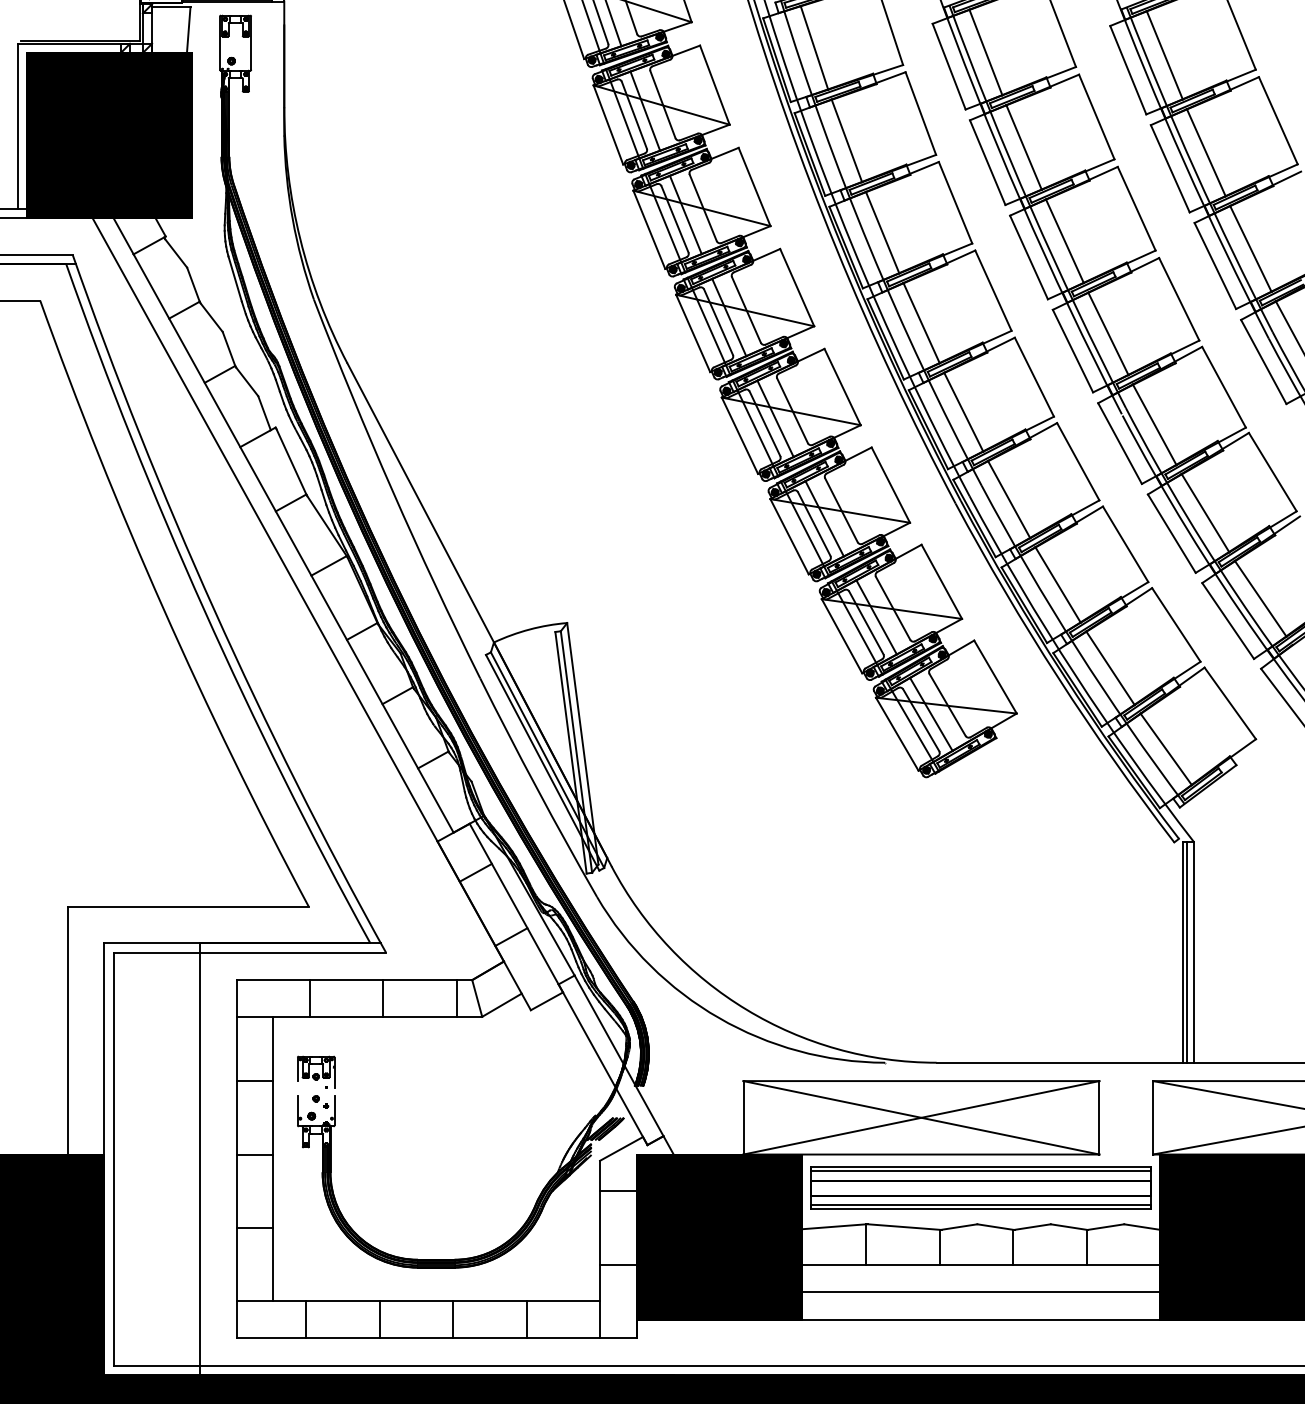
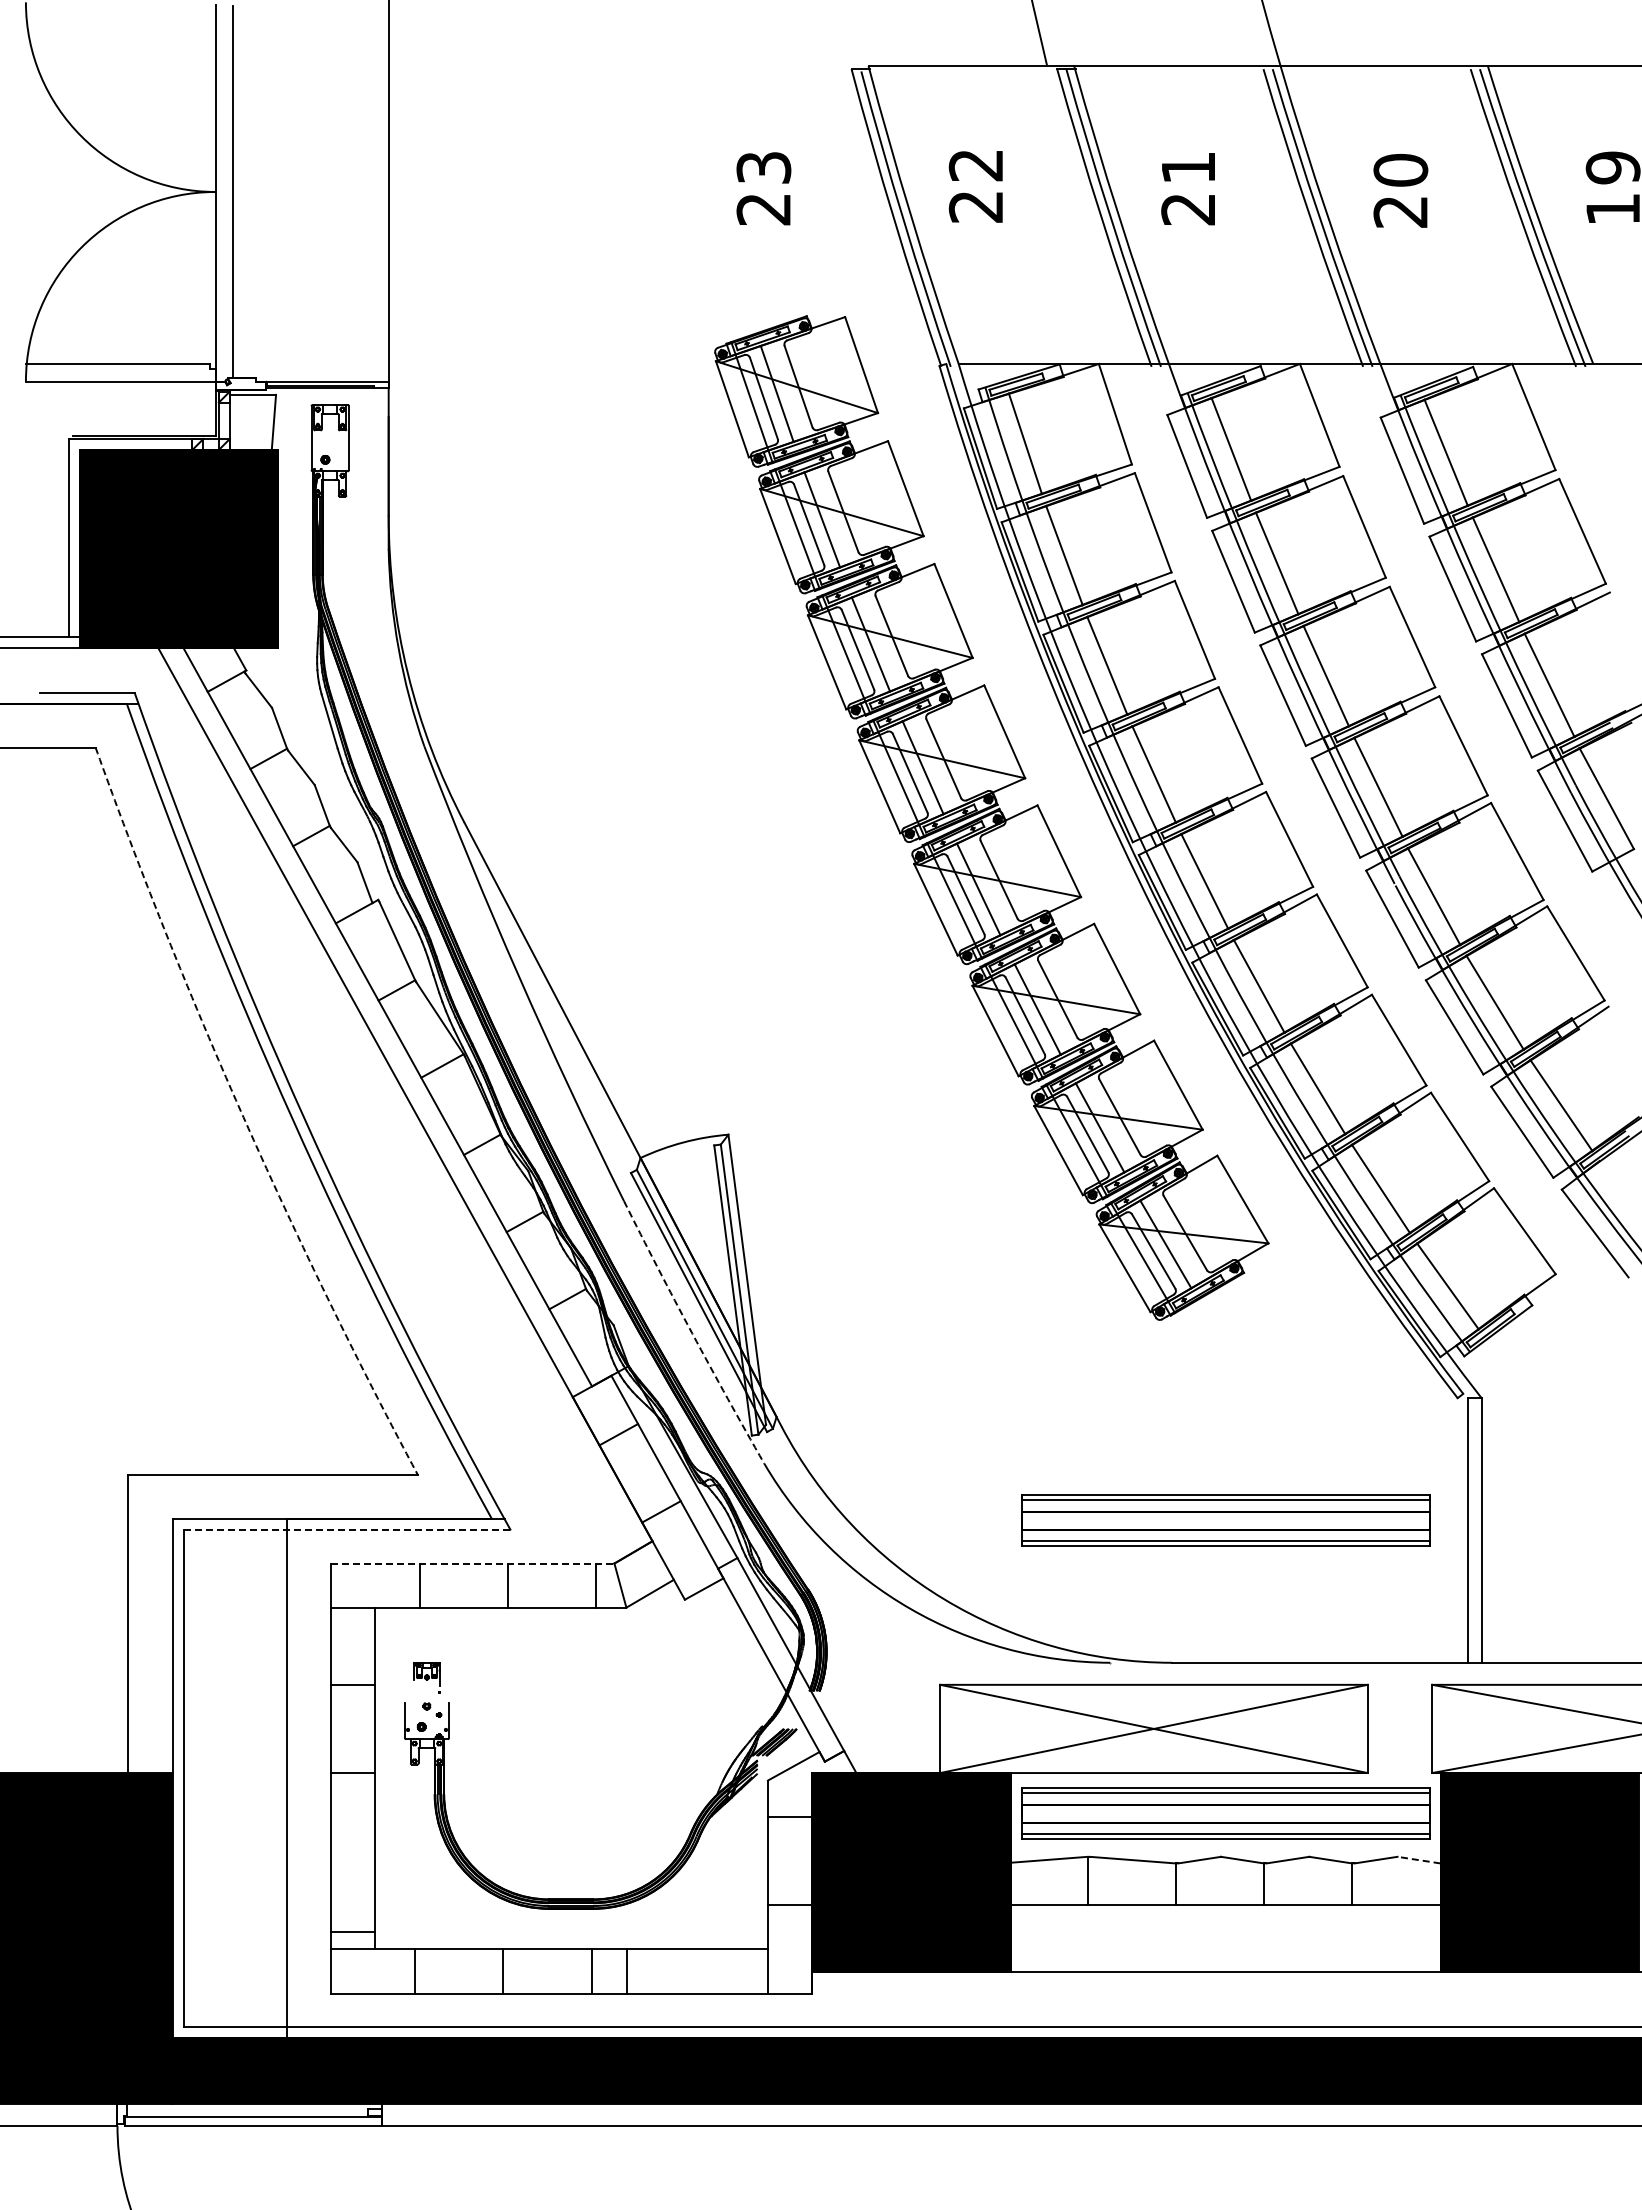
arc: (163, 608) -> (243, 1117), solid -> dashed
arc: (537, 788) -> (692, 1333), solid -> dashed
part: (981, 944) -> (1225, 1520), added
line: (249, 952) -> (347, 1530), solid -> dashed
line: (1186, 952) -> (1472, 1530), removed
line: (354, 980) -> (472, 1563), solid -> dashed
part: (315, 1071) -> (426, 1673), size x0.6
line: (1142, 1227) -> (1419, 1860), solid -> dashed
line: (254, 1228) -> (353, 1932), moved
line: (981, 1292) -> (1225, 1938), removed
line: (526, 1319) -> (626, 1971), moved

